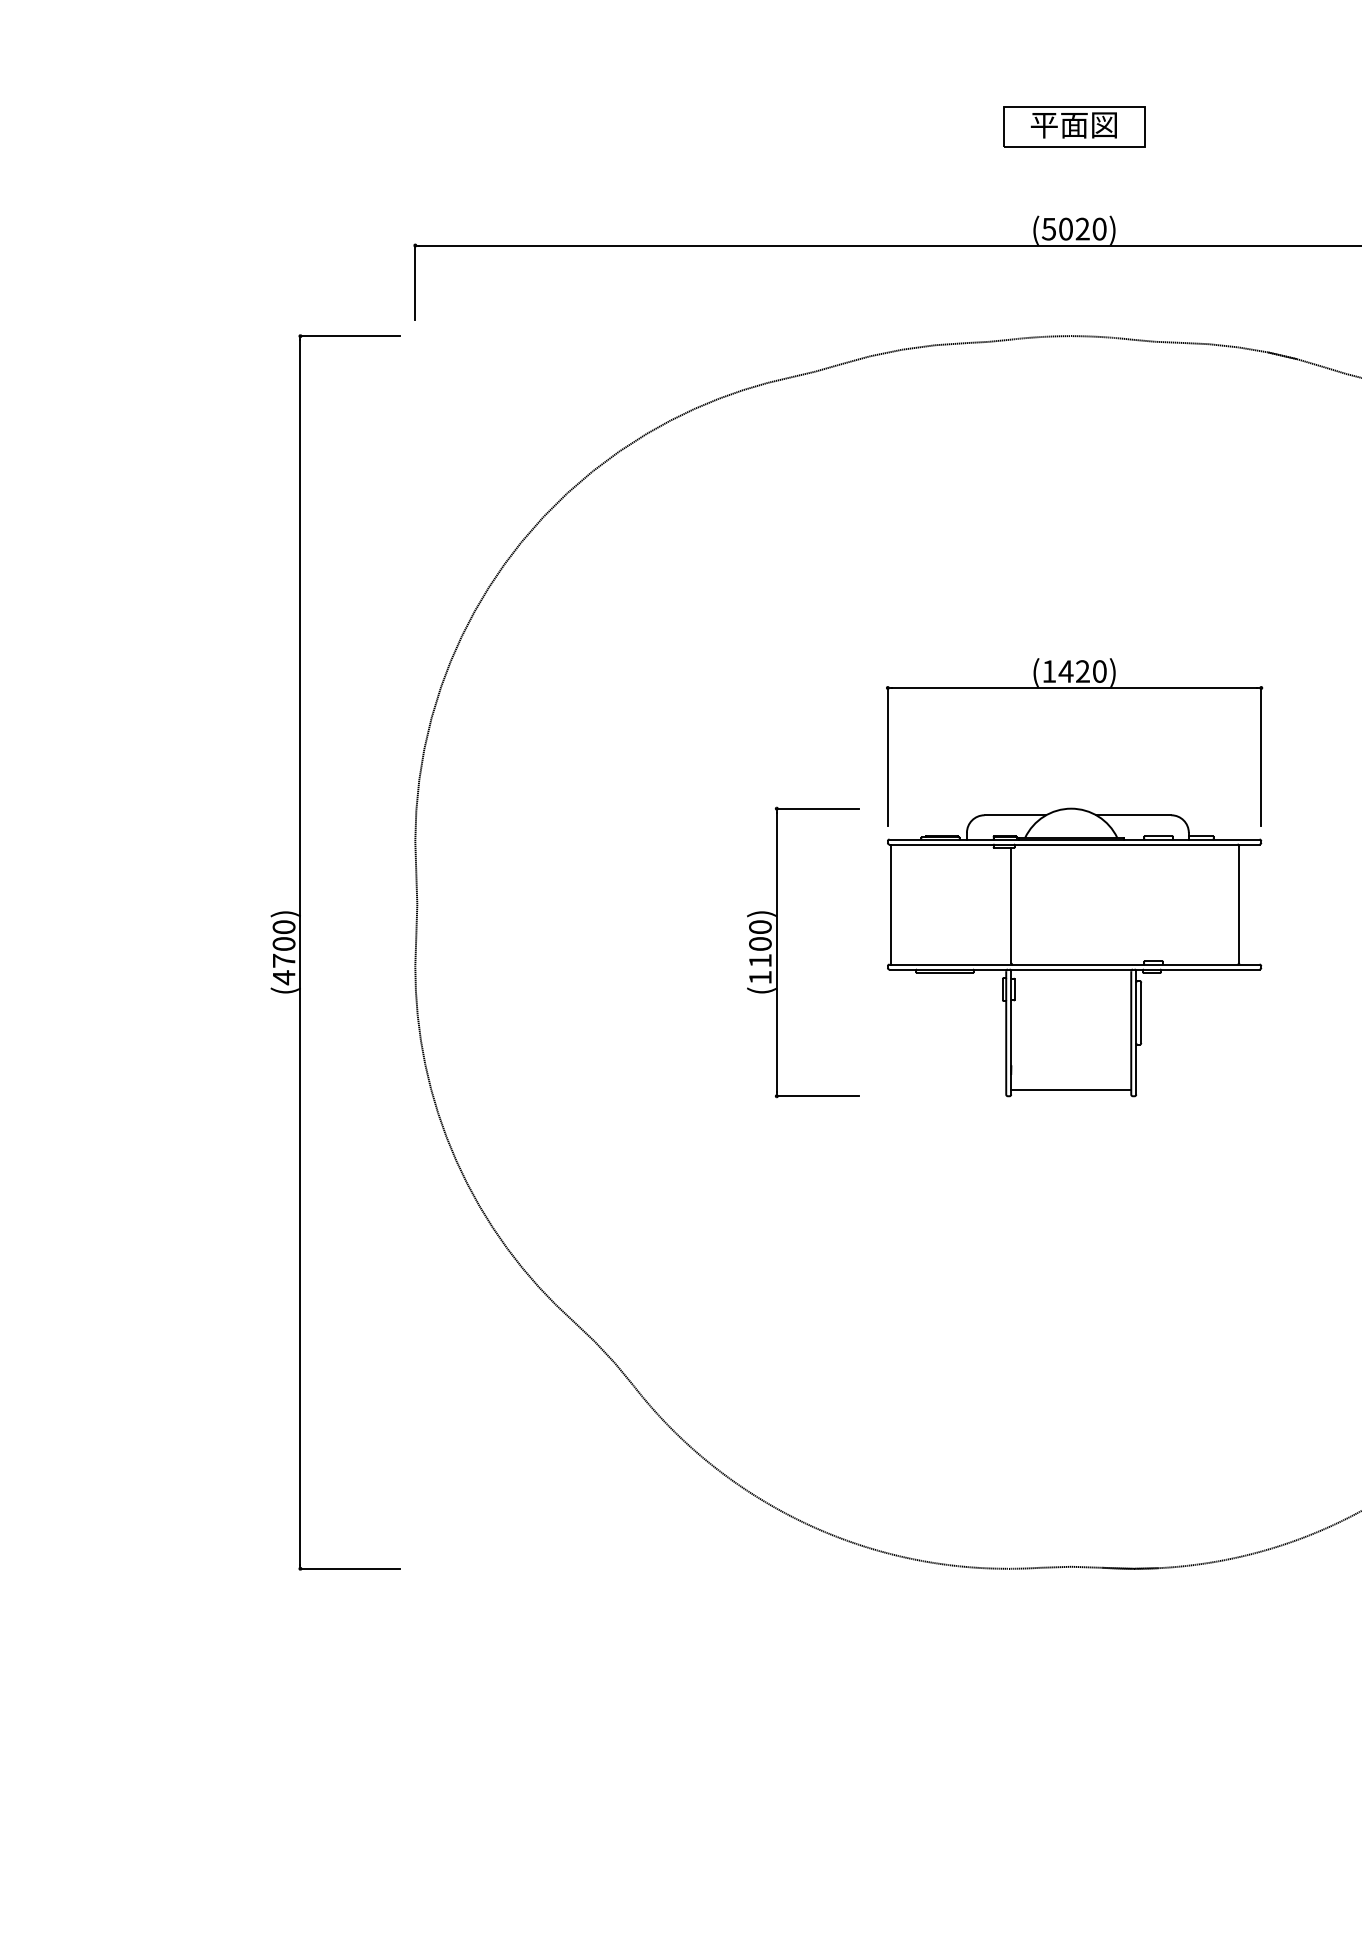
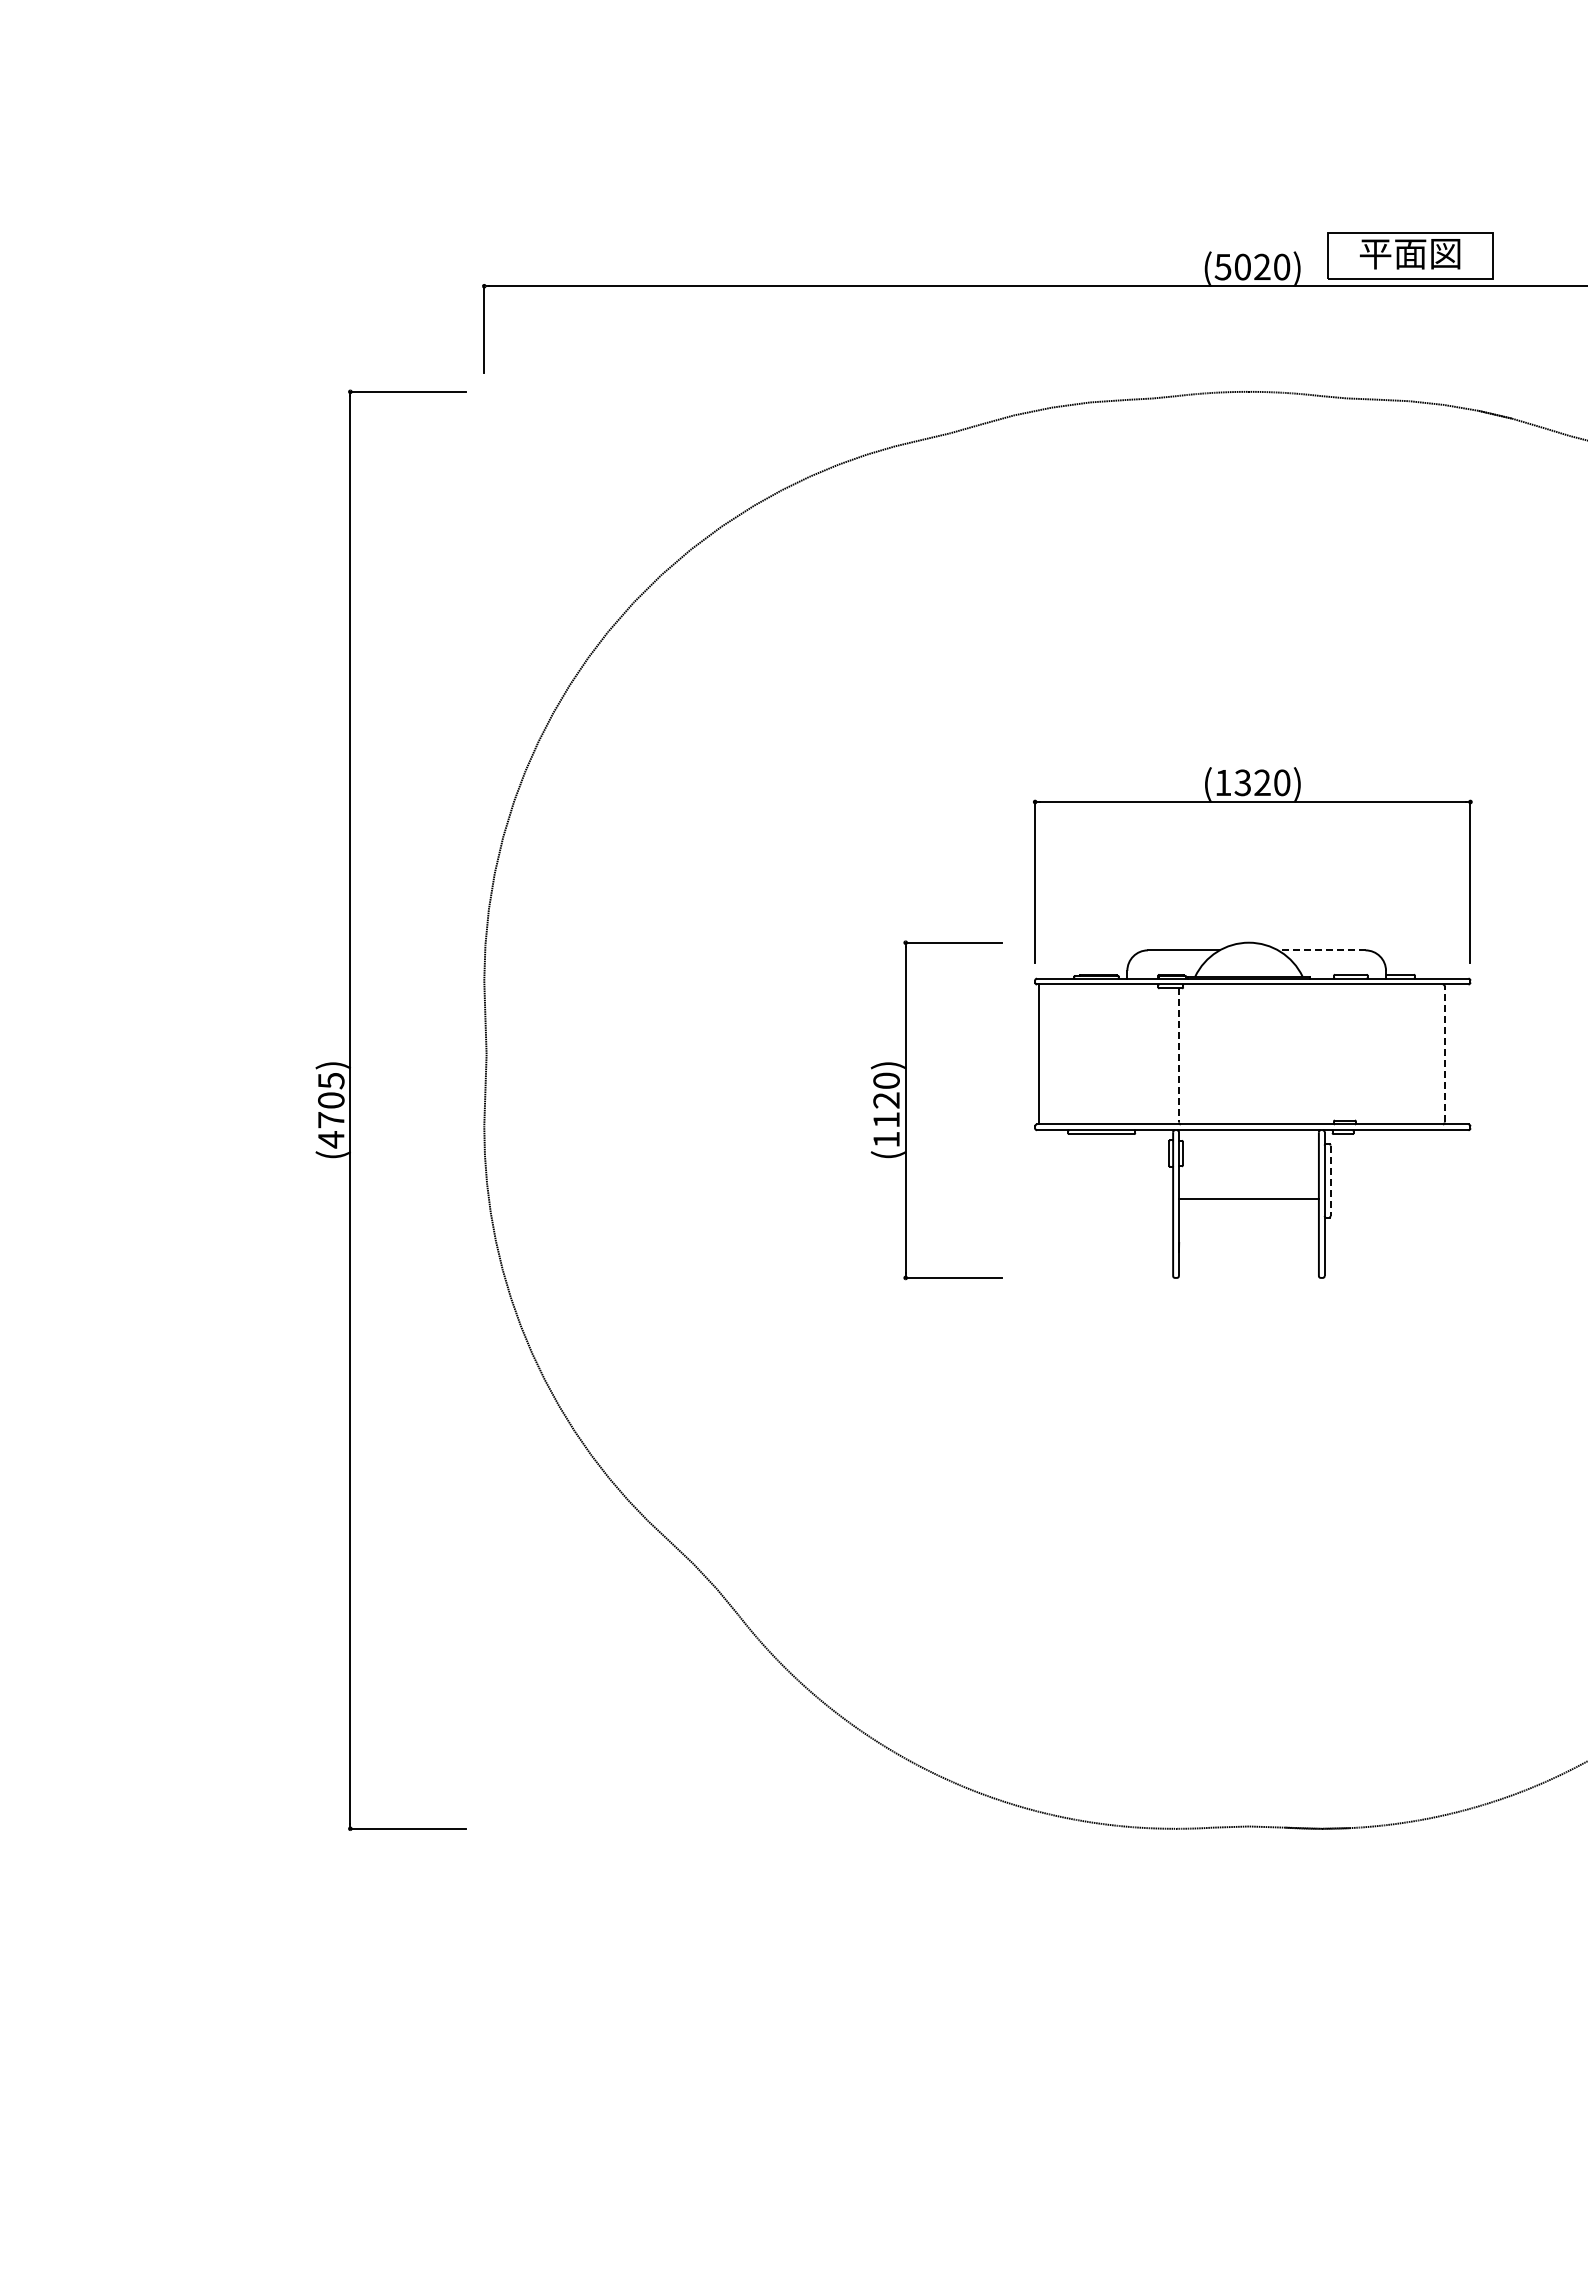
part: (1074, 126) -> (1410, 255), moved
text: (1065, 671) -> (1242, 782), (1420) -> (1320)
line: (1133, 815) -> (1321, 950), solid -> dashed
line: (1238, 903) -> (1444, 1053), solid -> dashed
line: (1010, 905) -> (1178, 1055), solid -> dashed
text: (284, 926) -> (331, 1080), (4700) -> (4705)
text: (760, 944) -> (886, 1100), (1100) -> (1120)
line: (1141, 1013) -> (1330, 1181), solid -> dashed
line: (1070, 1089) -> (1248, 1199), moved

